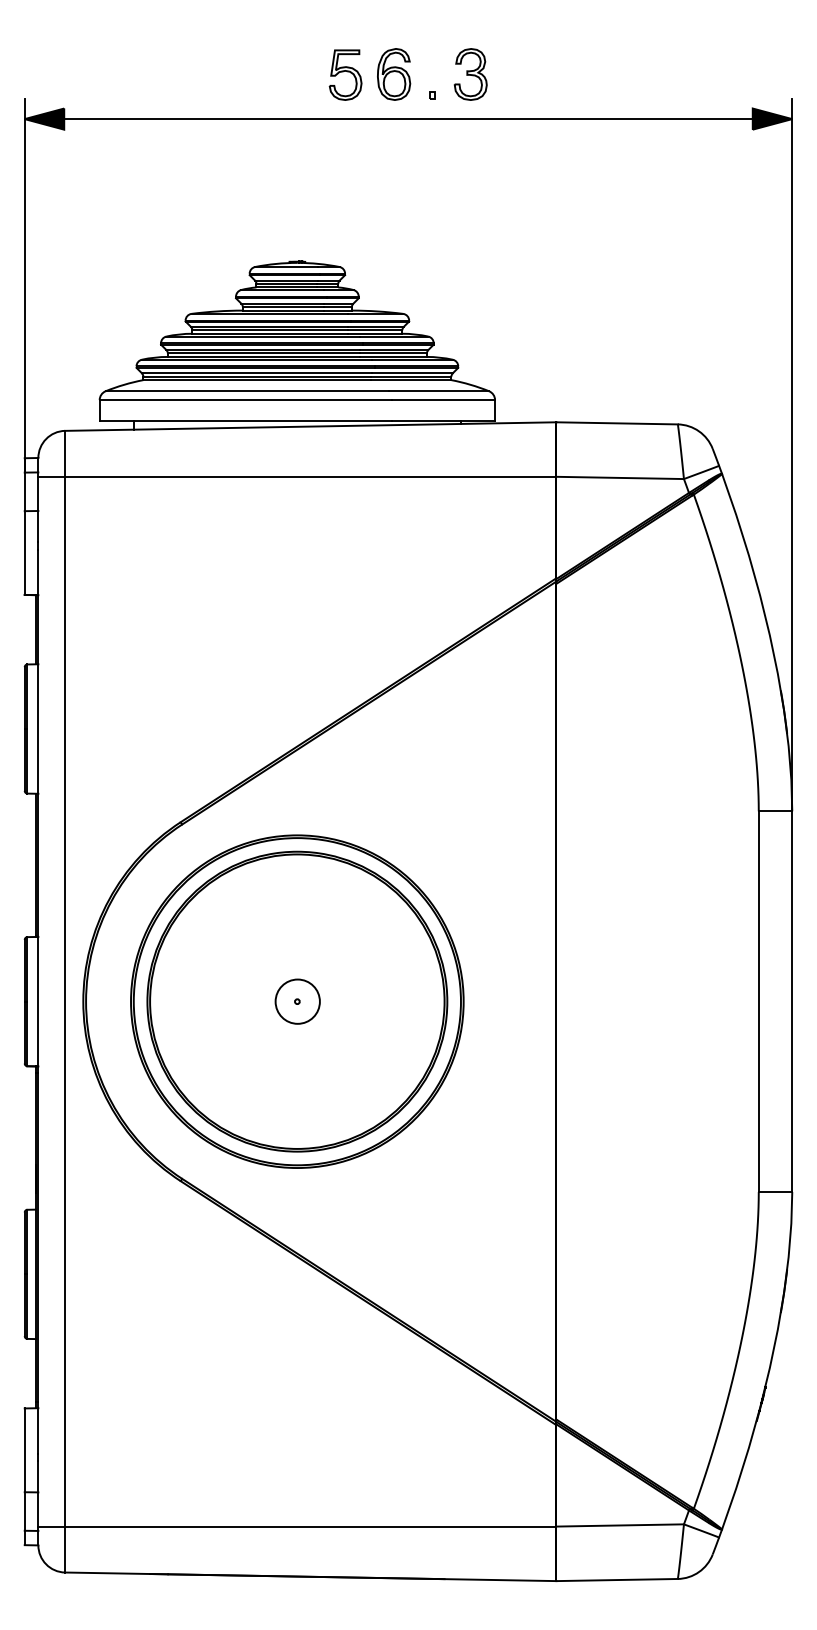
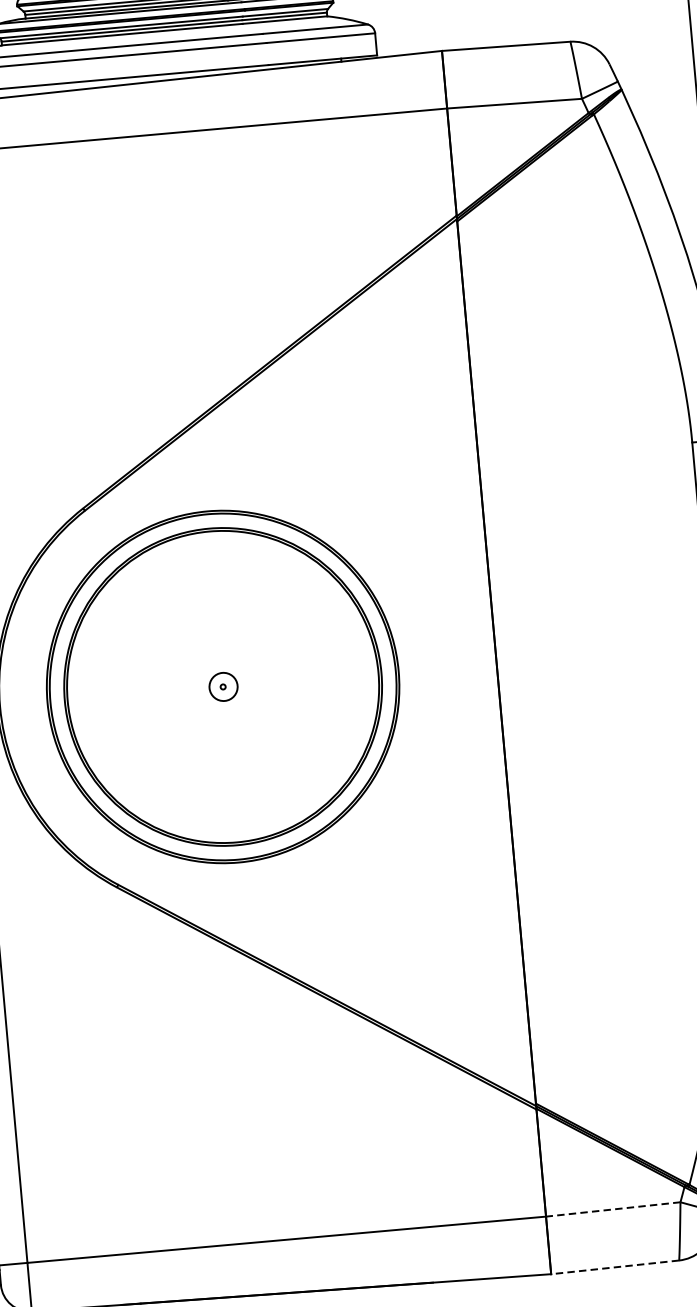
circle: (297, 1001) -> (223, 686), size x0.6
line: (620, 1525) -> (613, 1209), solid -> dashed
line: (617, 1580) -> (615, 1267), solid -> dashed

